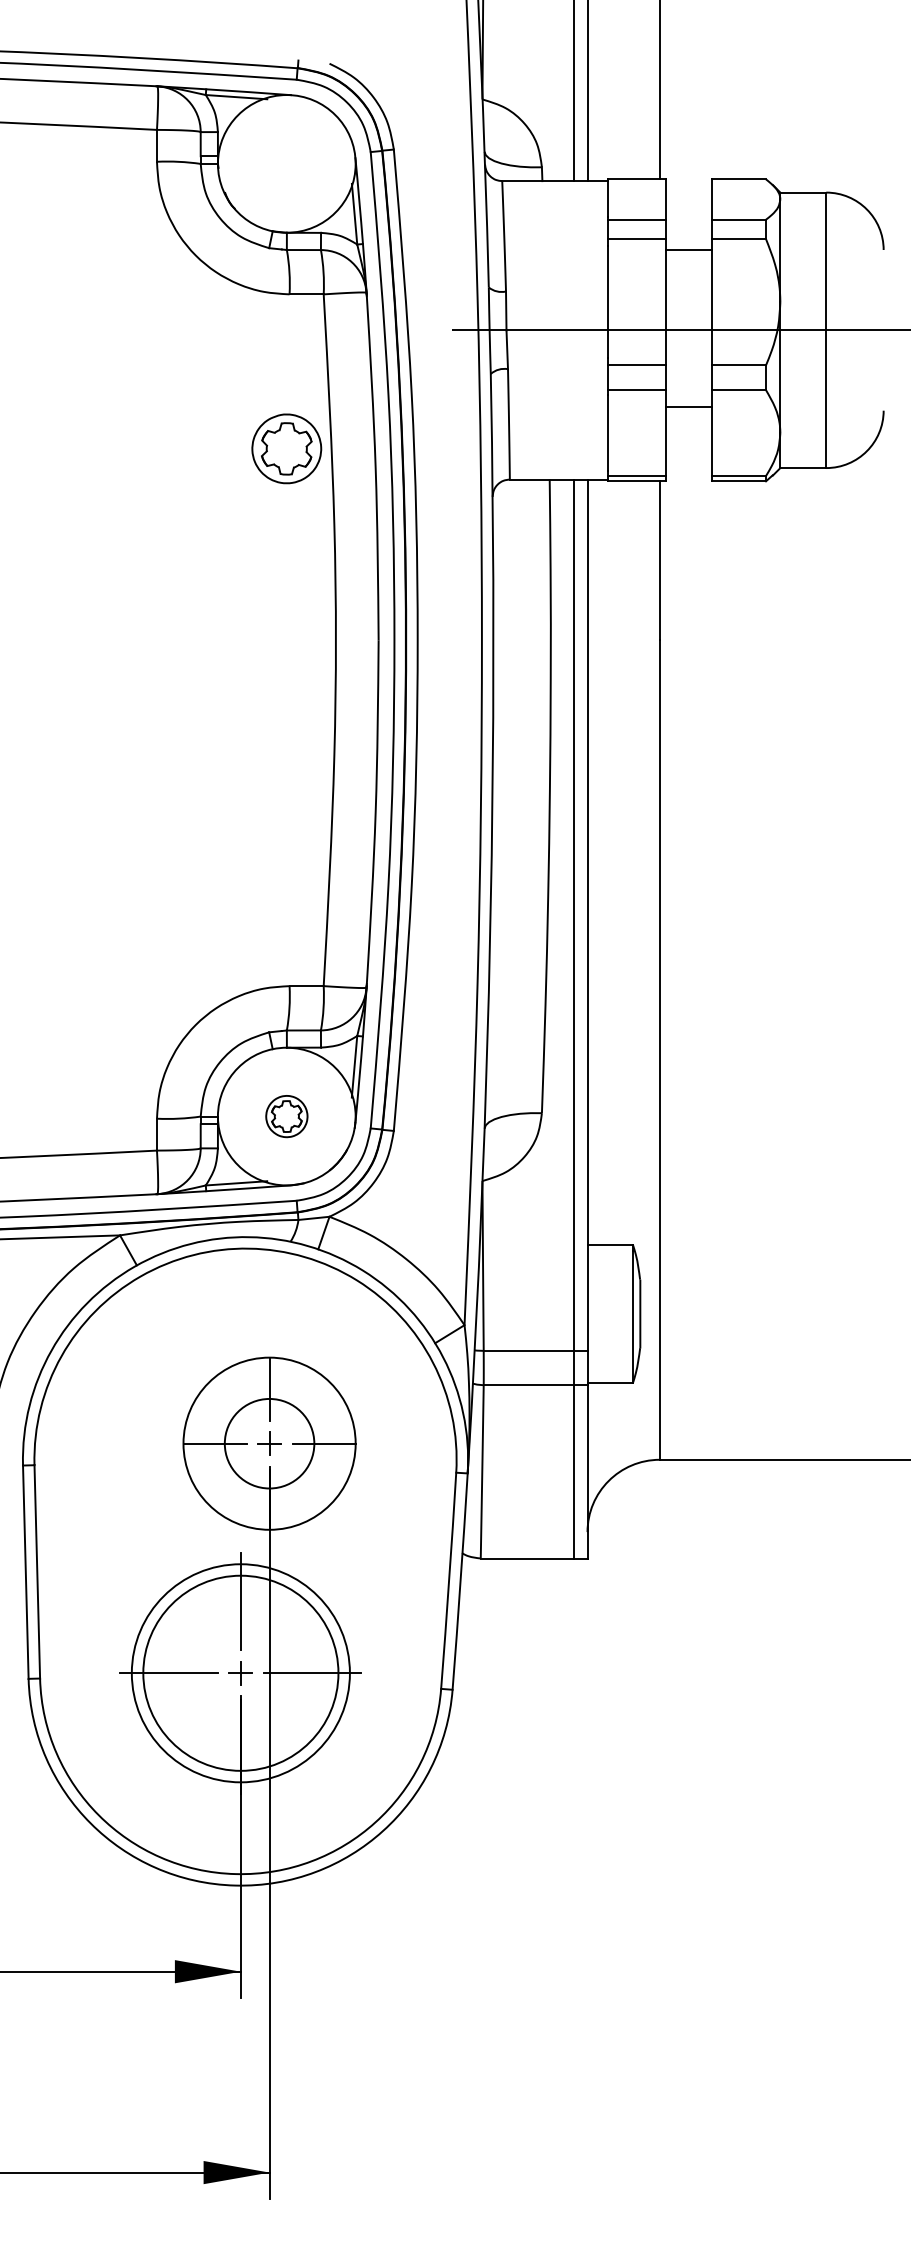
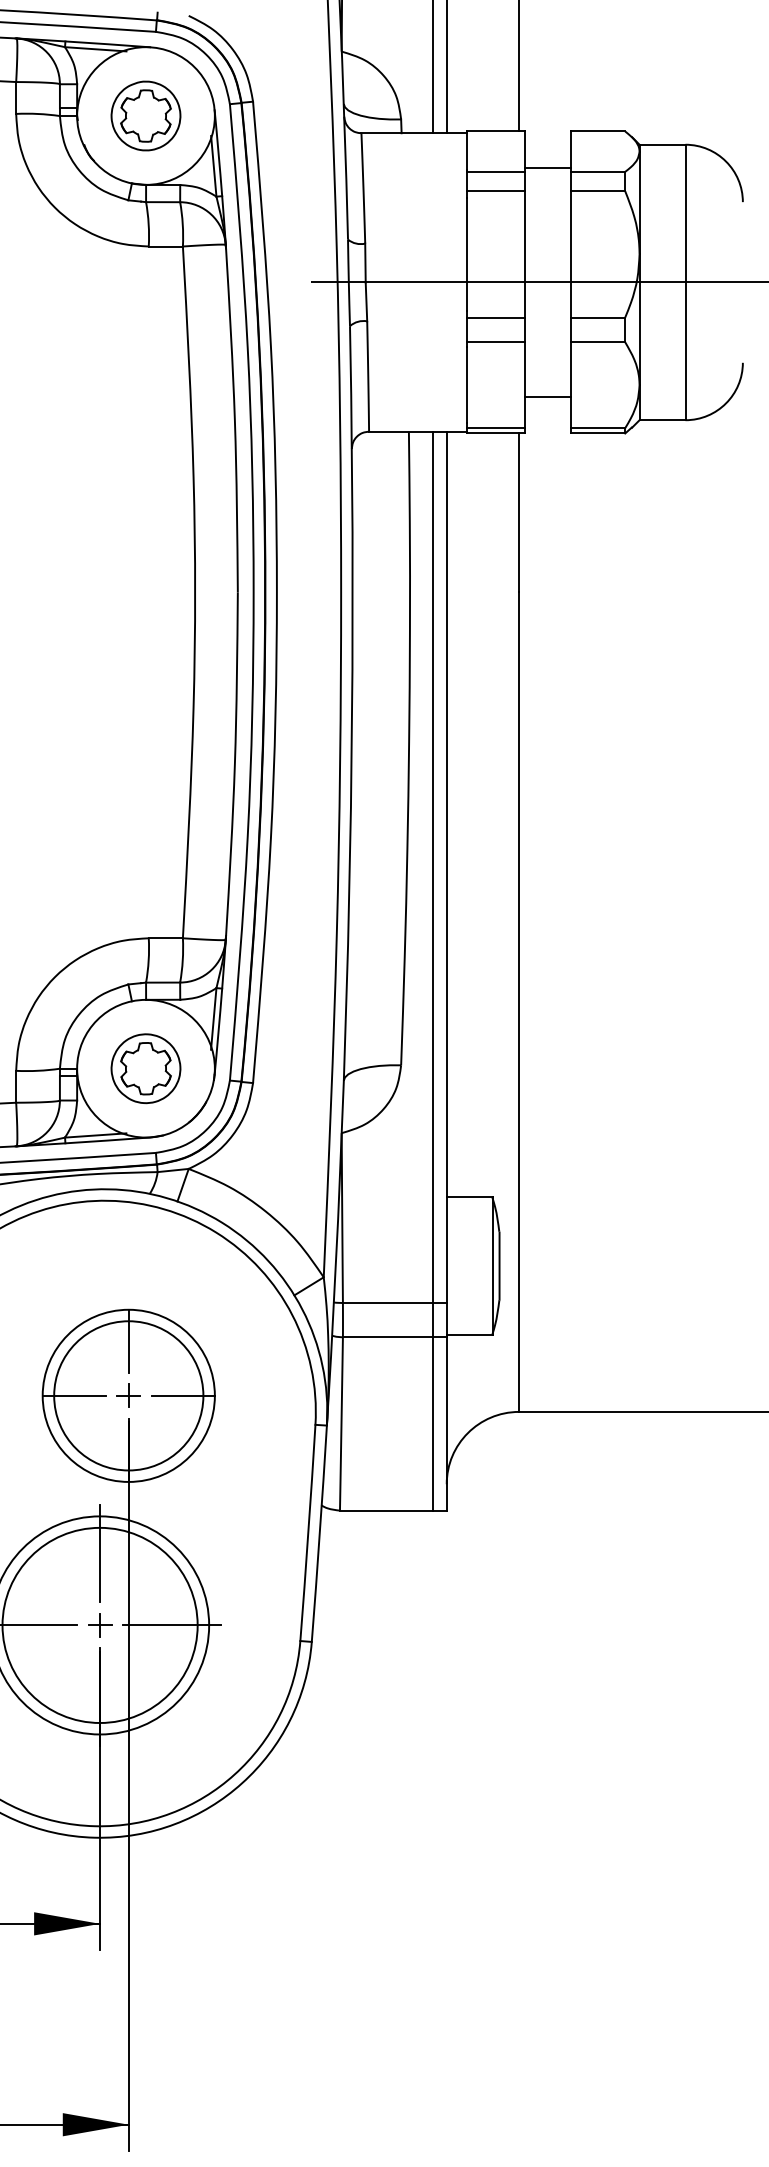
line: (688, 249) -> (547, 167), moved
line: (688, 407) -> (547, 397), moved
part: (286, 448) -> (145, 115), moved
part: (286, 1116) -> (145, 1068), size x1.67
circle: (269, 1443) -> (128, 1395), size x1.67

